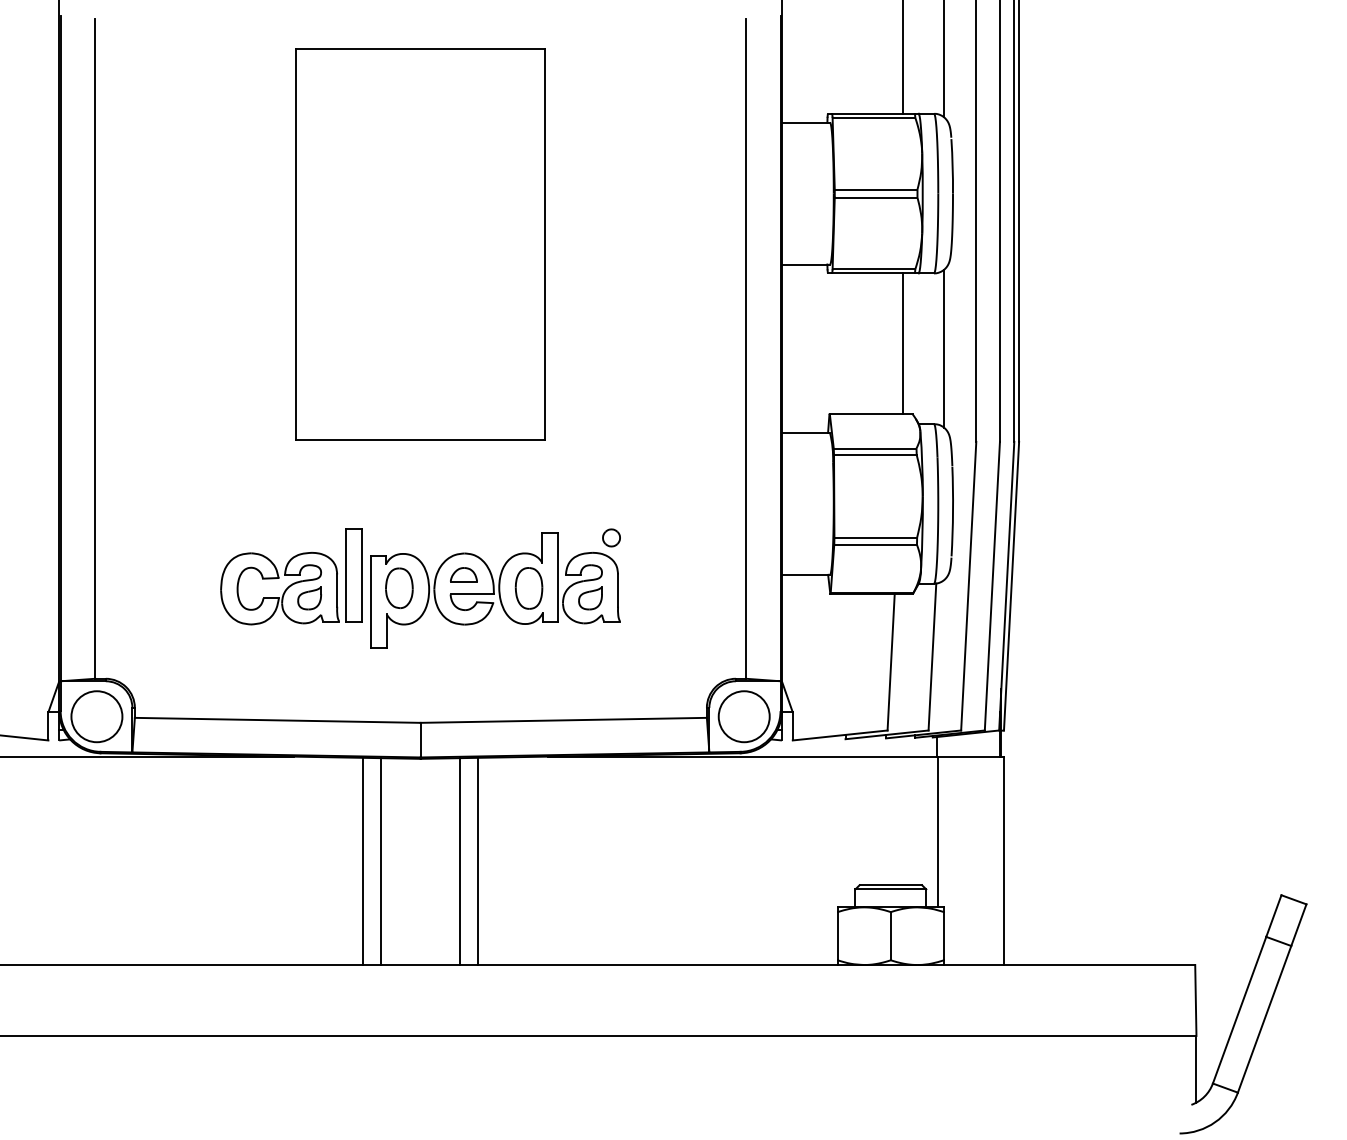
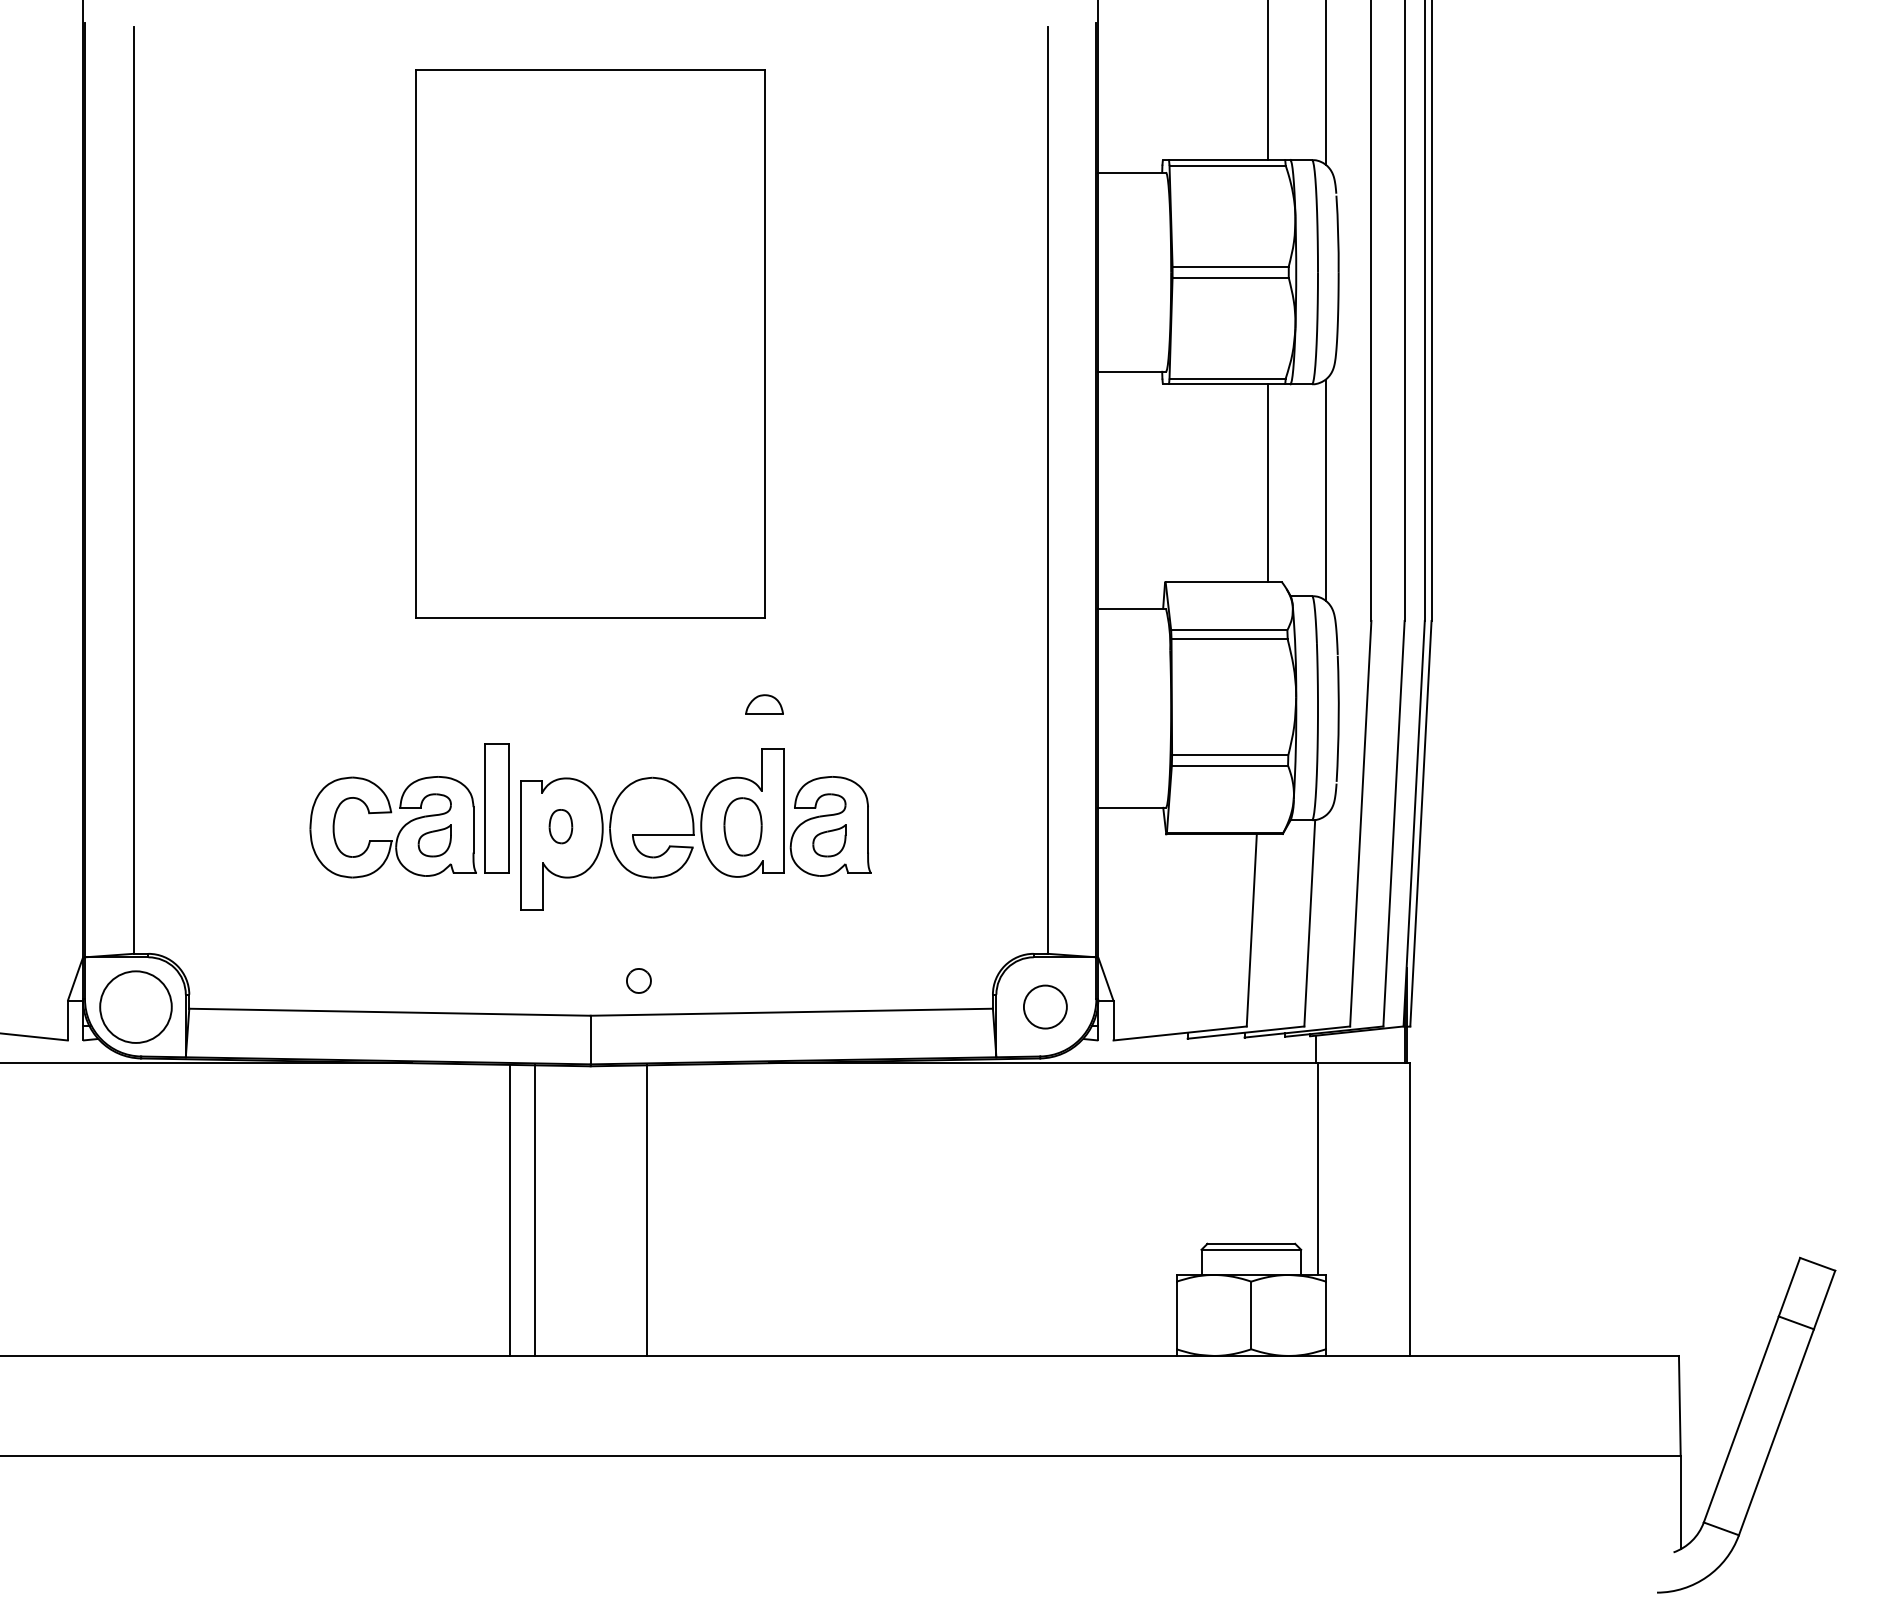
part: (611, 537) -> (638, 980), moved
part: (463, 574) -> (764, 704), moved
part: (399, 588) -> (560, 826), size x0.6
circle: (744, 716) -> (1045, 1006), size x0.6
line: (478, 860) -> (671, 1209), removed

